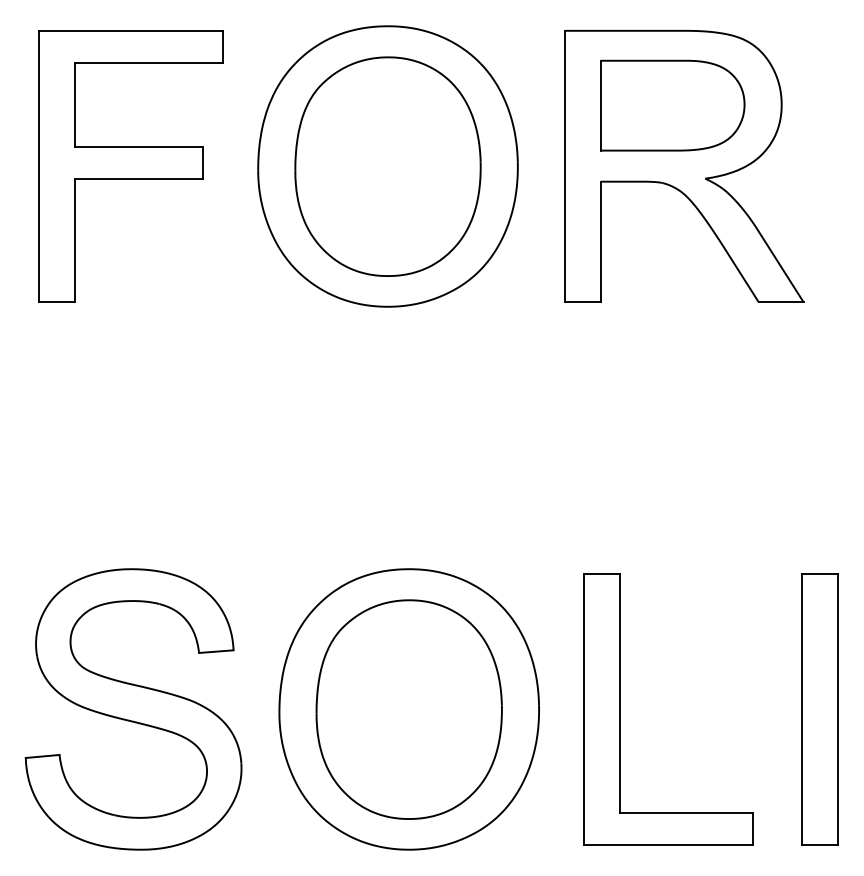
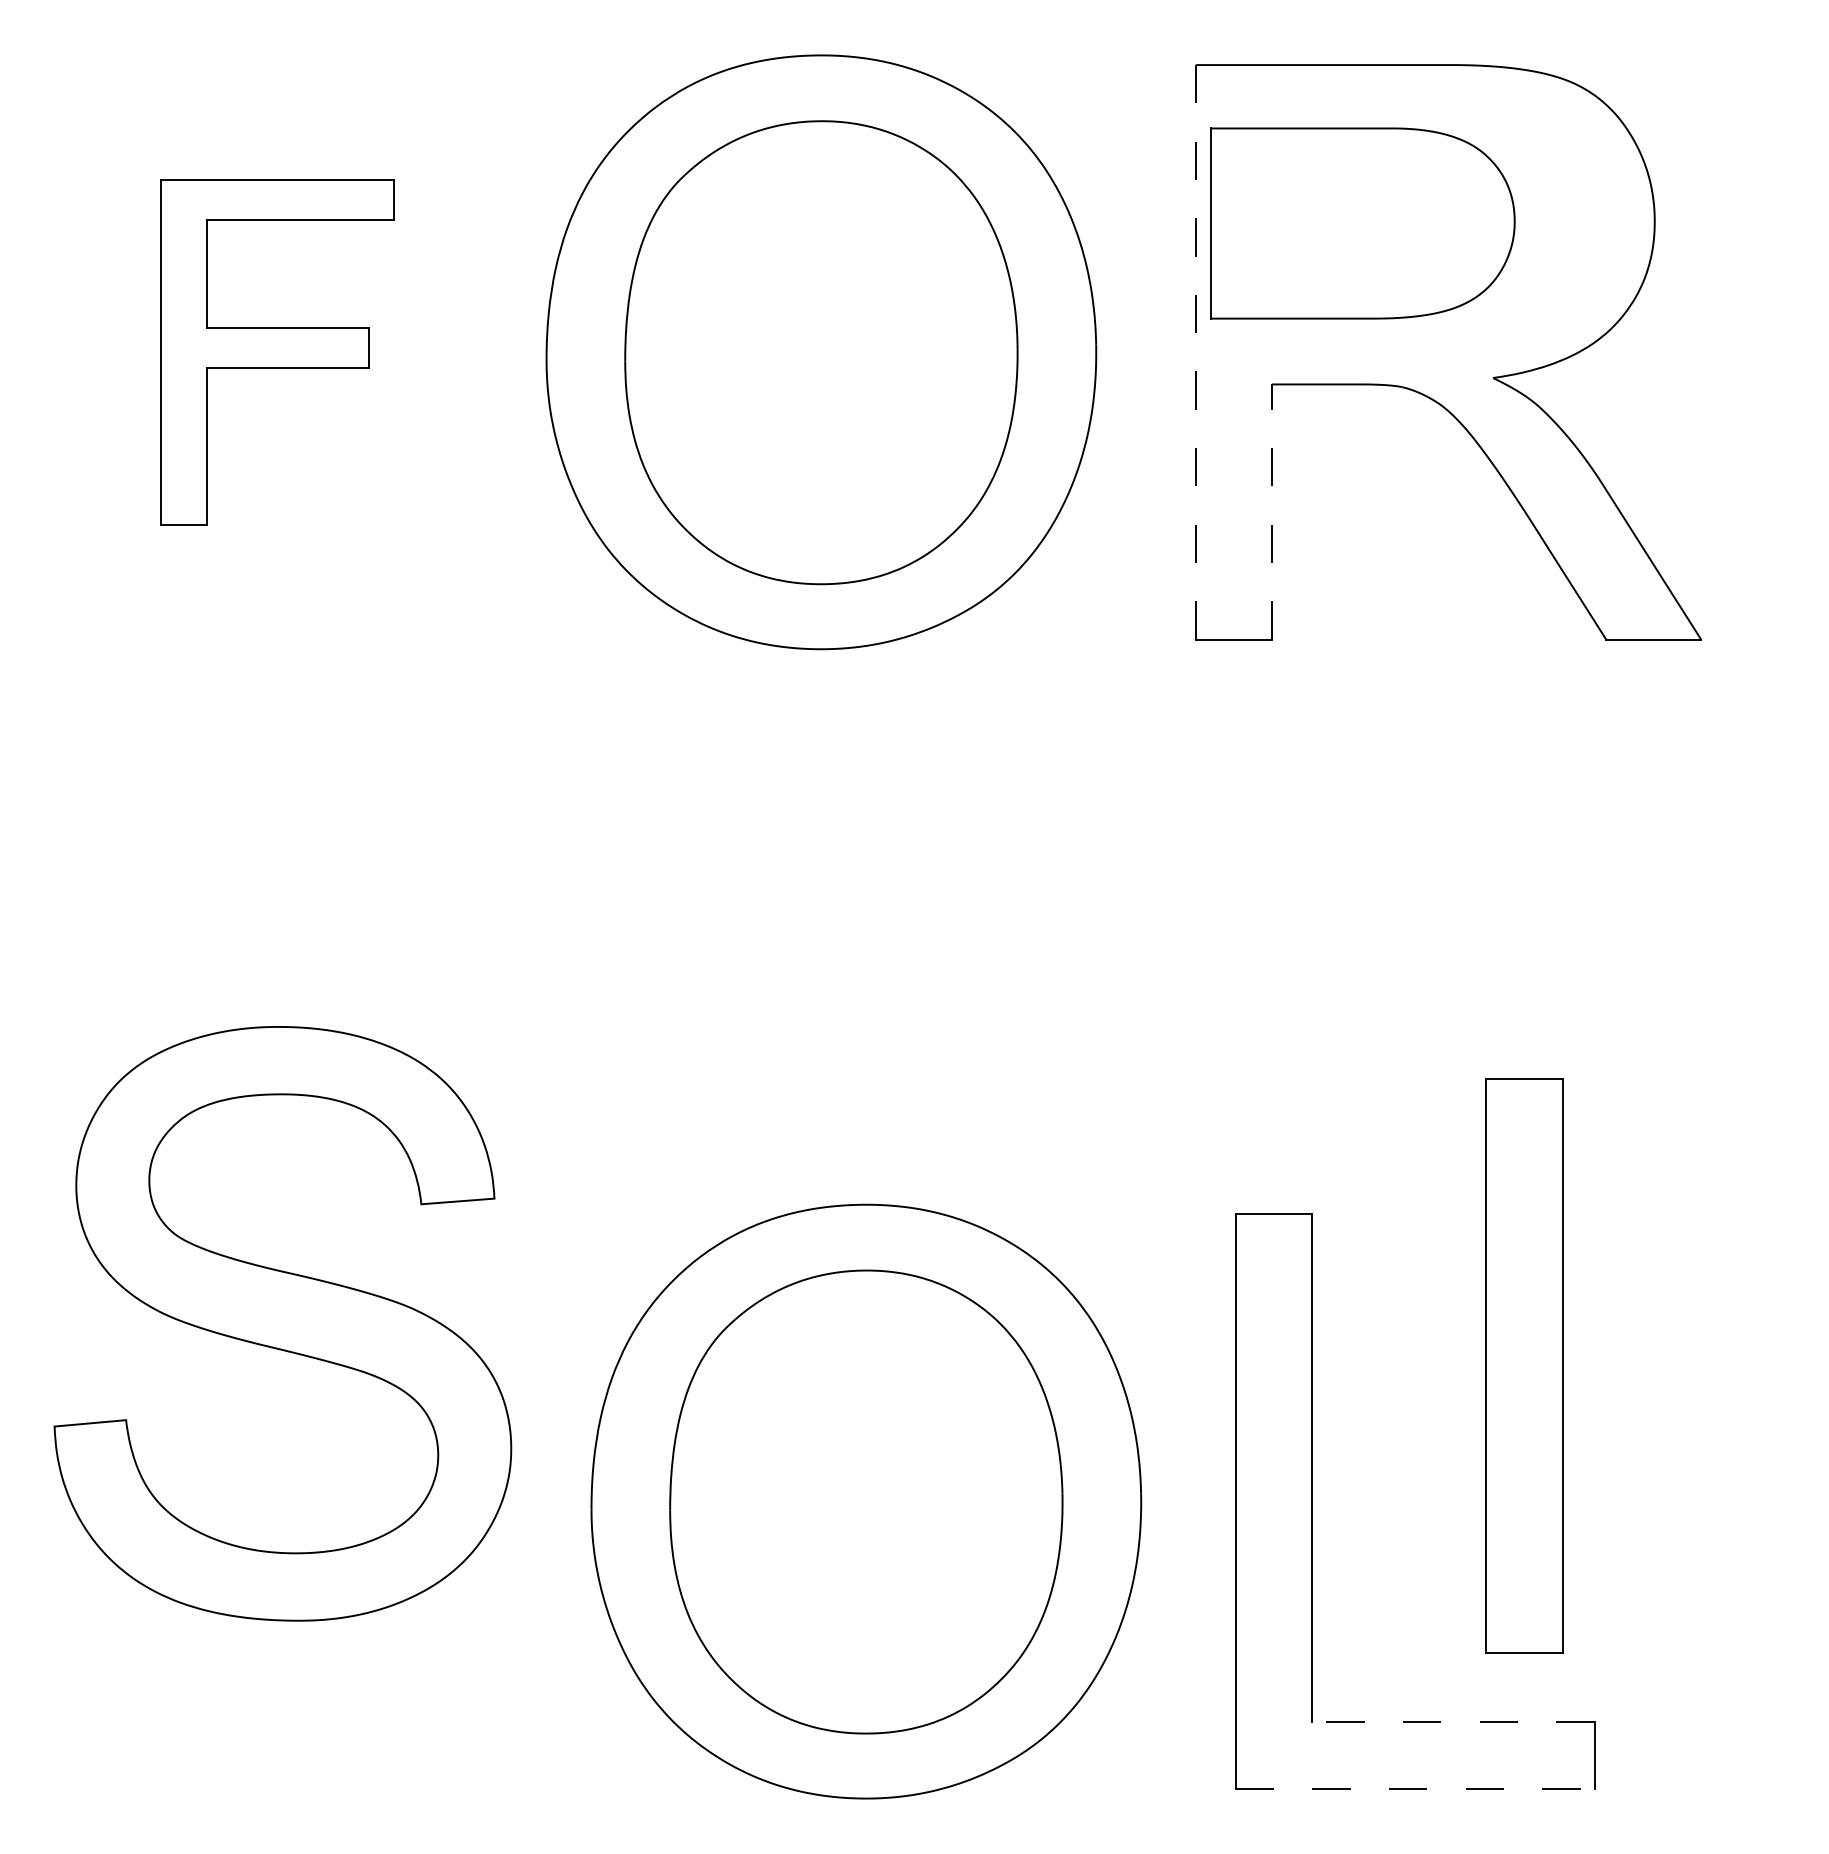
part: (672, 105) -> (1362, 223), moved
part: (130, 166) -> (276, 352), size x0.6
line: (564, 166) -> (1194, 352), solid -> dashed
line: (600, 241) -> (1271, 511), solid -> dashed
part: (133, 709) -> (282, 1323), moved
part: (819, 709) -> (1523, 1366), moved
line: (686, 813) -> (1453, 1721), solid -> dashed
line: (668, 845) -> (1415, 1789), solid -> dashed

